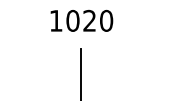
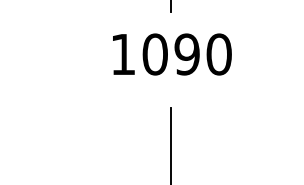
text: (89, 20) -> (186, 53), 1020 -> 1090

